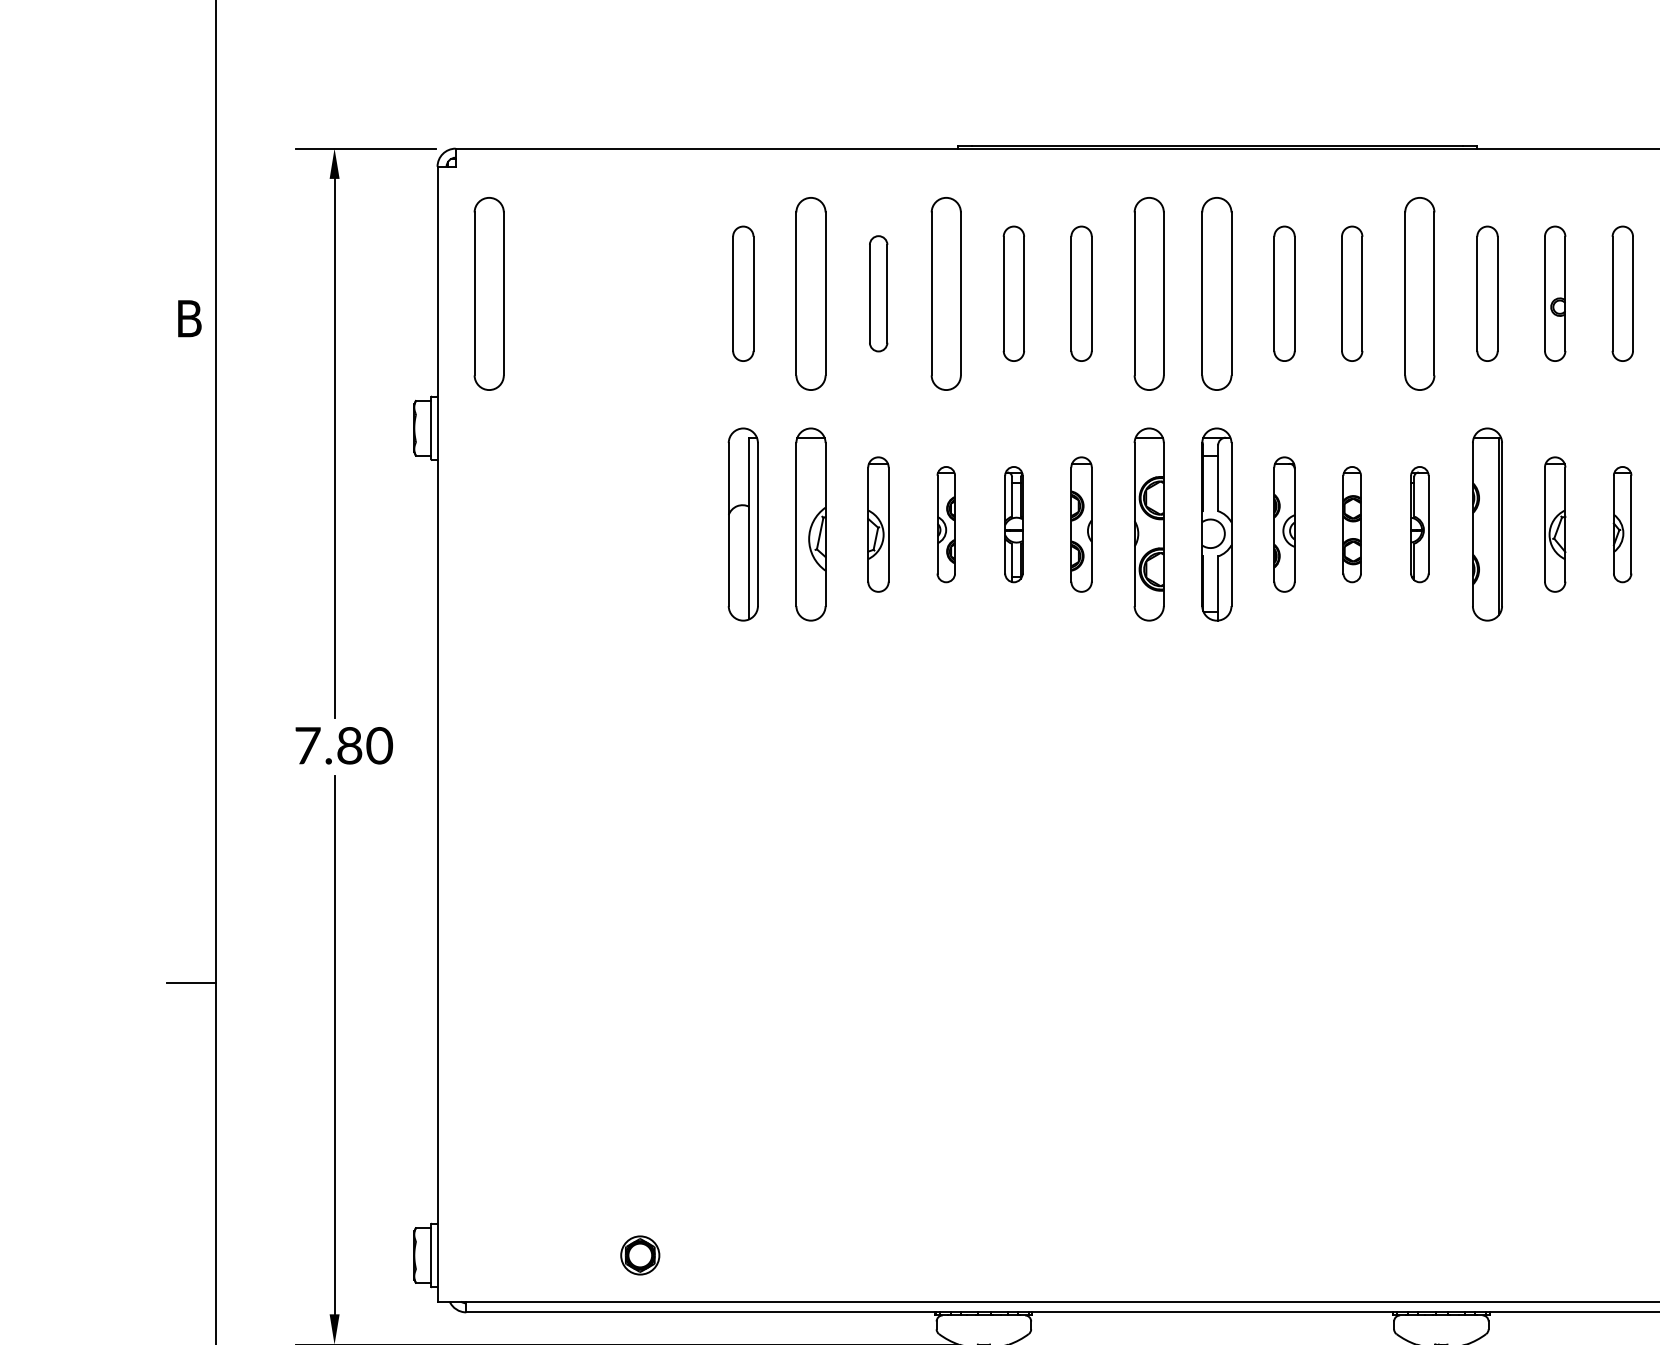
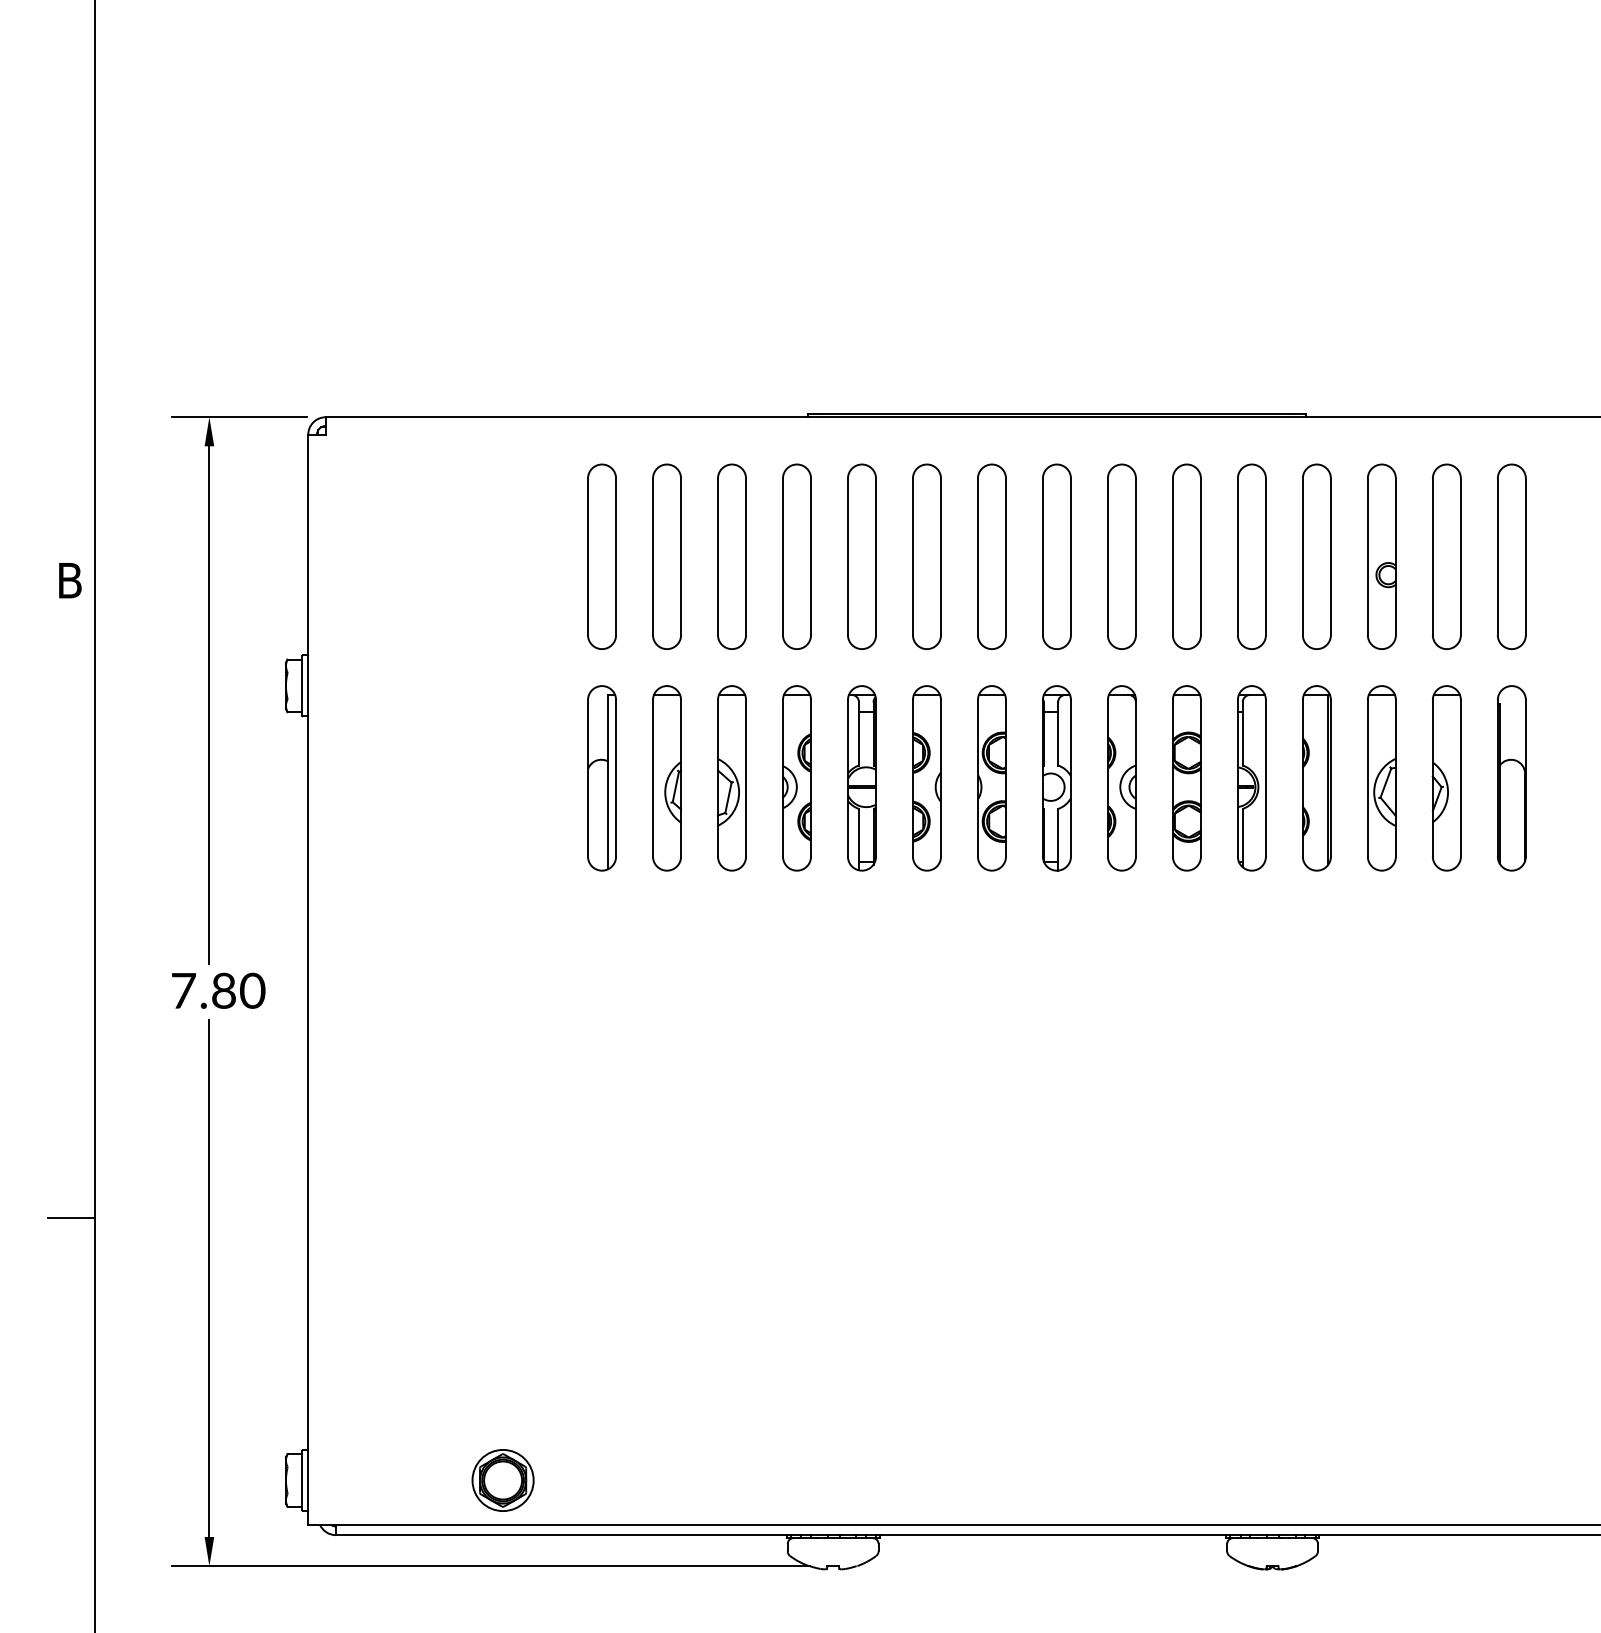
part: (488, 293) -> (357, 556), removed
part: (742, 293) -> (601, 556), size x1.43
part: (878, 293) -> (731, 556), size x1.67
part: (1013, 293) -> (861, 556), size x1.43
part: (1081, 293) -> (926, 556), size x1.43
part: (1284, 293) -> (1121, 556), size x1.43
part: (1351, 293) -> (1186, 556), size x1.43
part: (1487, 293) -> (1316, 556), size x1.43
part: (1554, 293) -> (1381, 556), size x1.43
part: (1622, 293) -> (1446, 556), size x1.43
part: (878, 524) -> (731, 778), size x1.43
part: (945, 524) -> (796, 778), size x1.67
part: (1013, 524) -> (861, 778), size x1.67
part: (1081, 524) -> (926, 778), size x1.43
part: (1284, 524) -> (1121, 778), size x1.43
part: (1351, 524) -> (1186, 778), size x1.67
part: (1419, 524) -> (1251, 778), size x1.67
part: (1554, 524) -> (1381, 778), size x1.43
part: (1622, 524) -> (1446, 778), size x1.67
part: (639, 1255) -> (502, 1480), size x1.67

